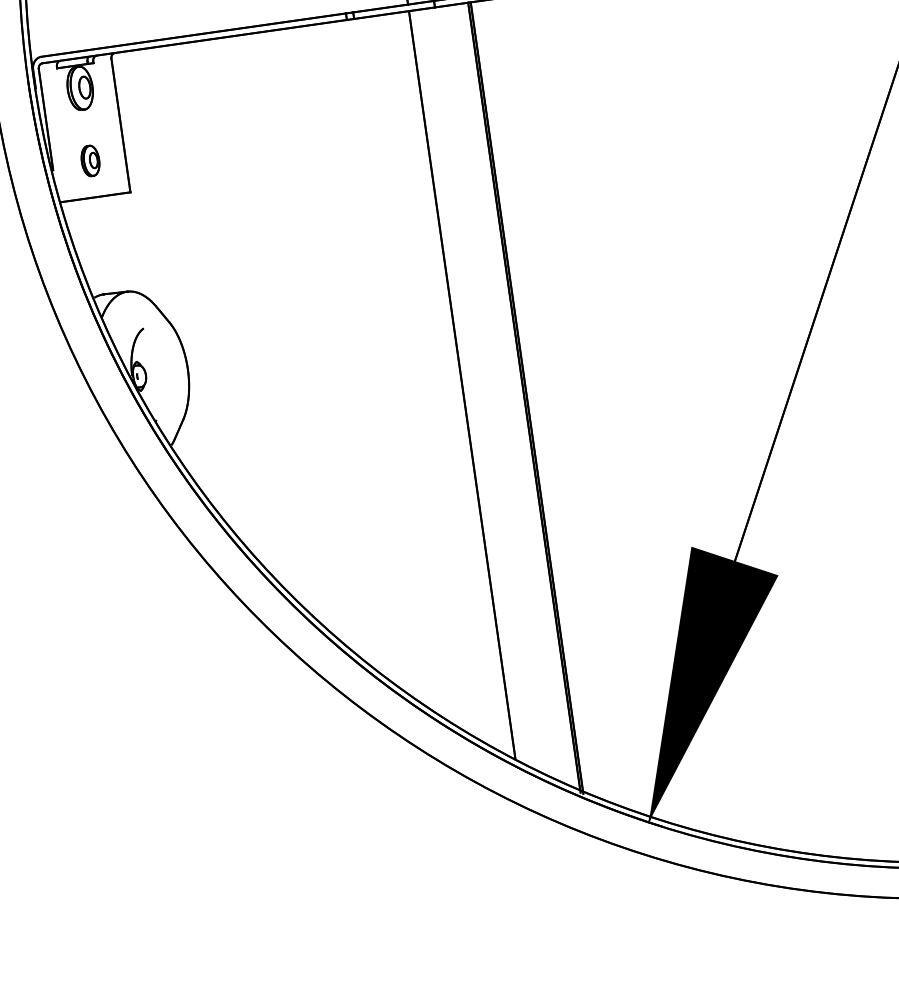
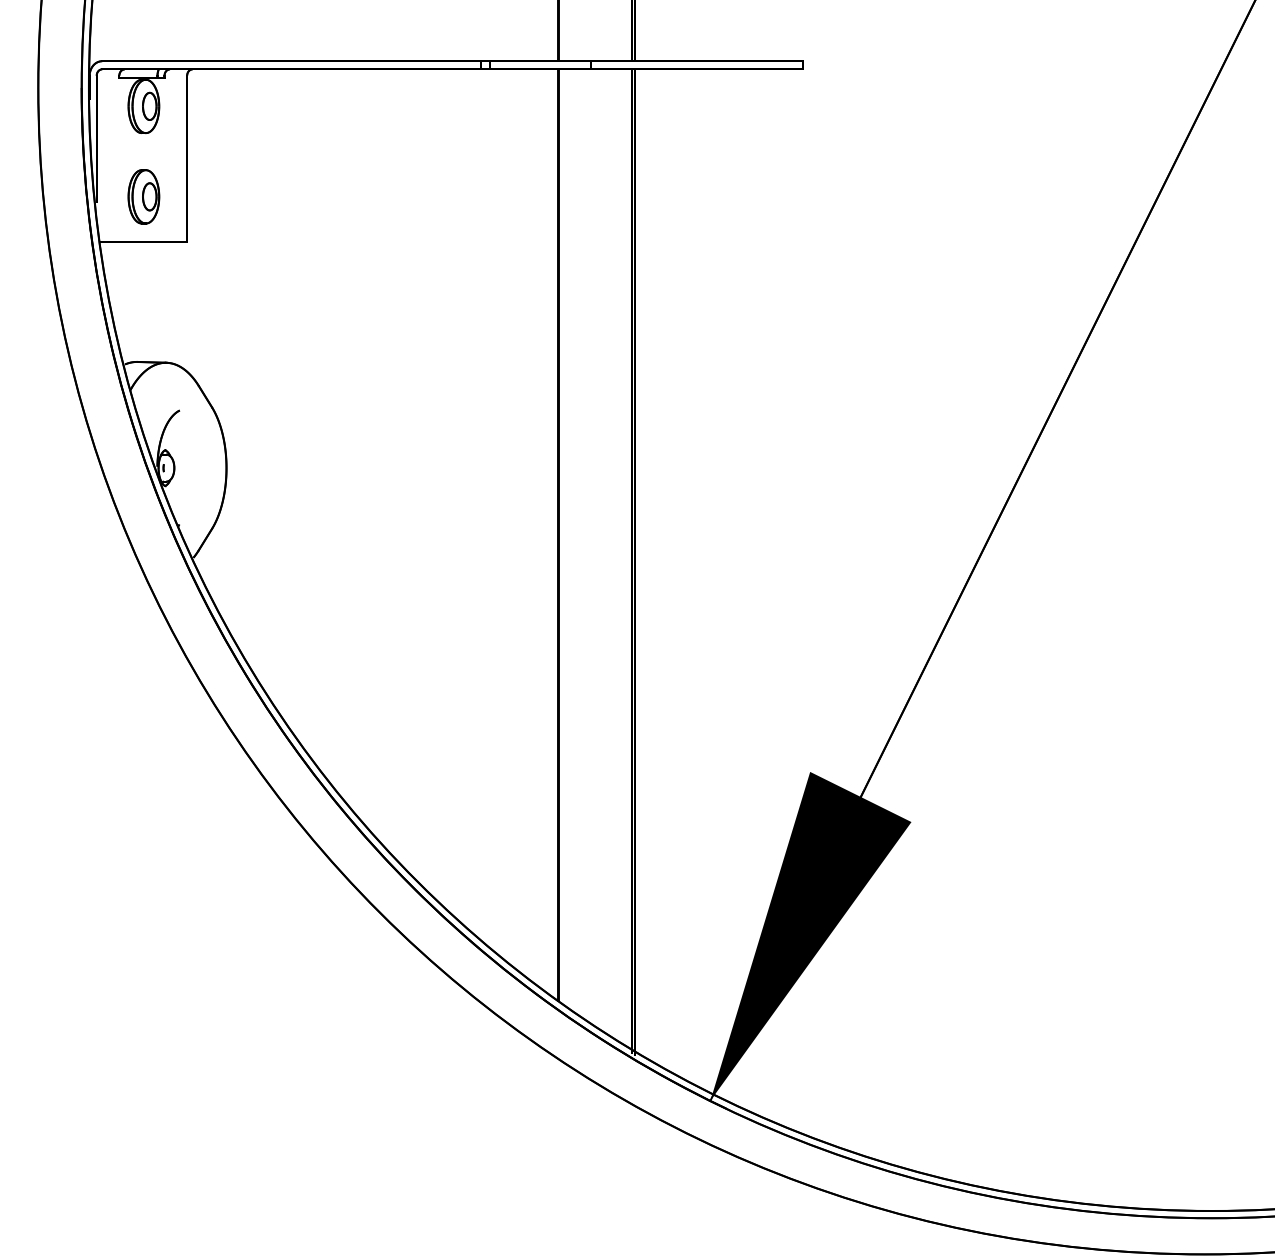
part: (90, 160) -> (143, 196), size x1.43

